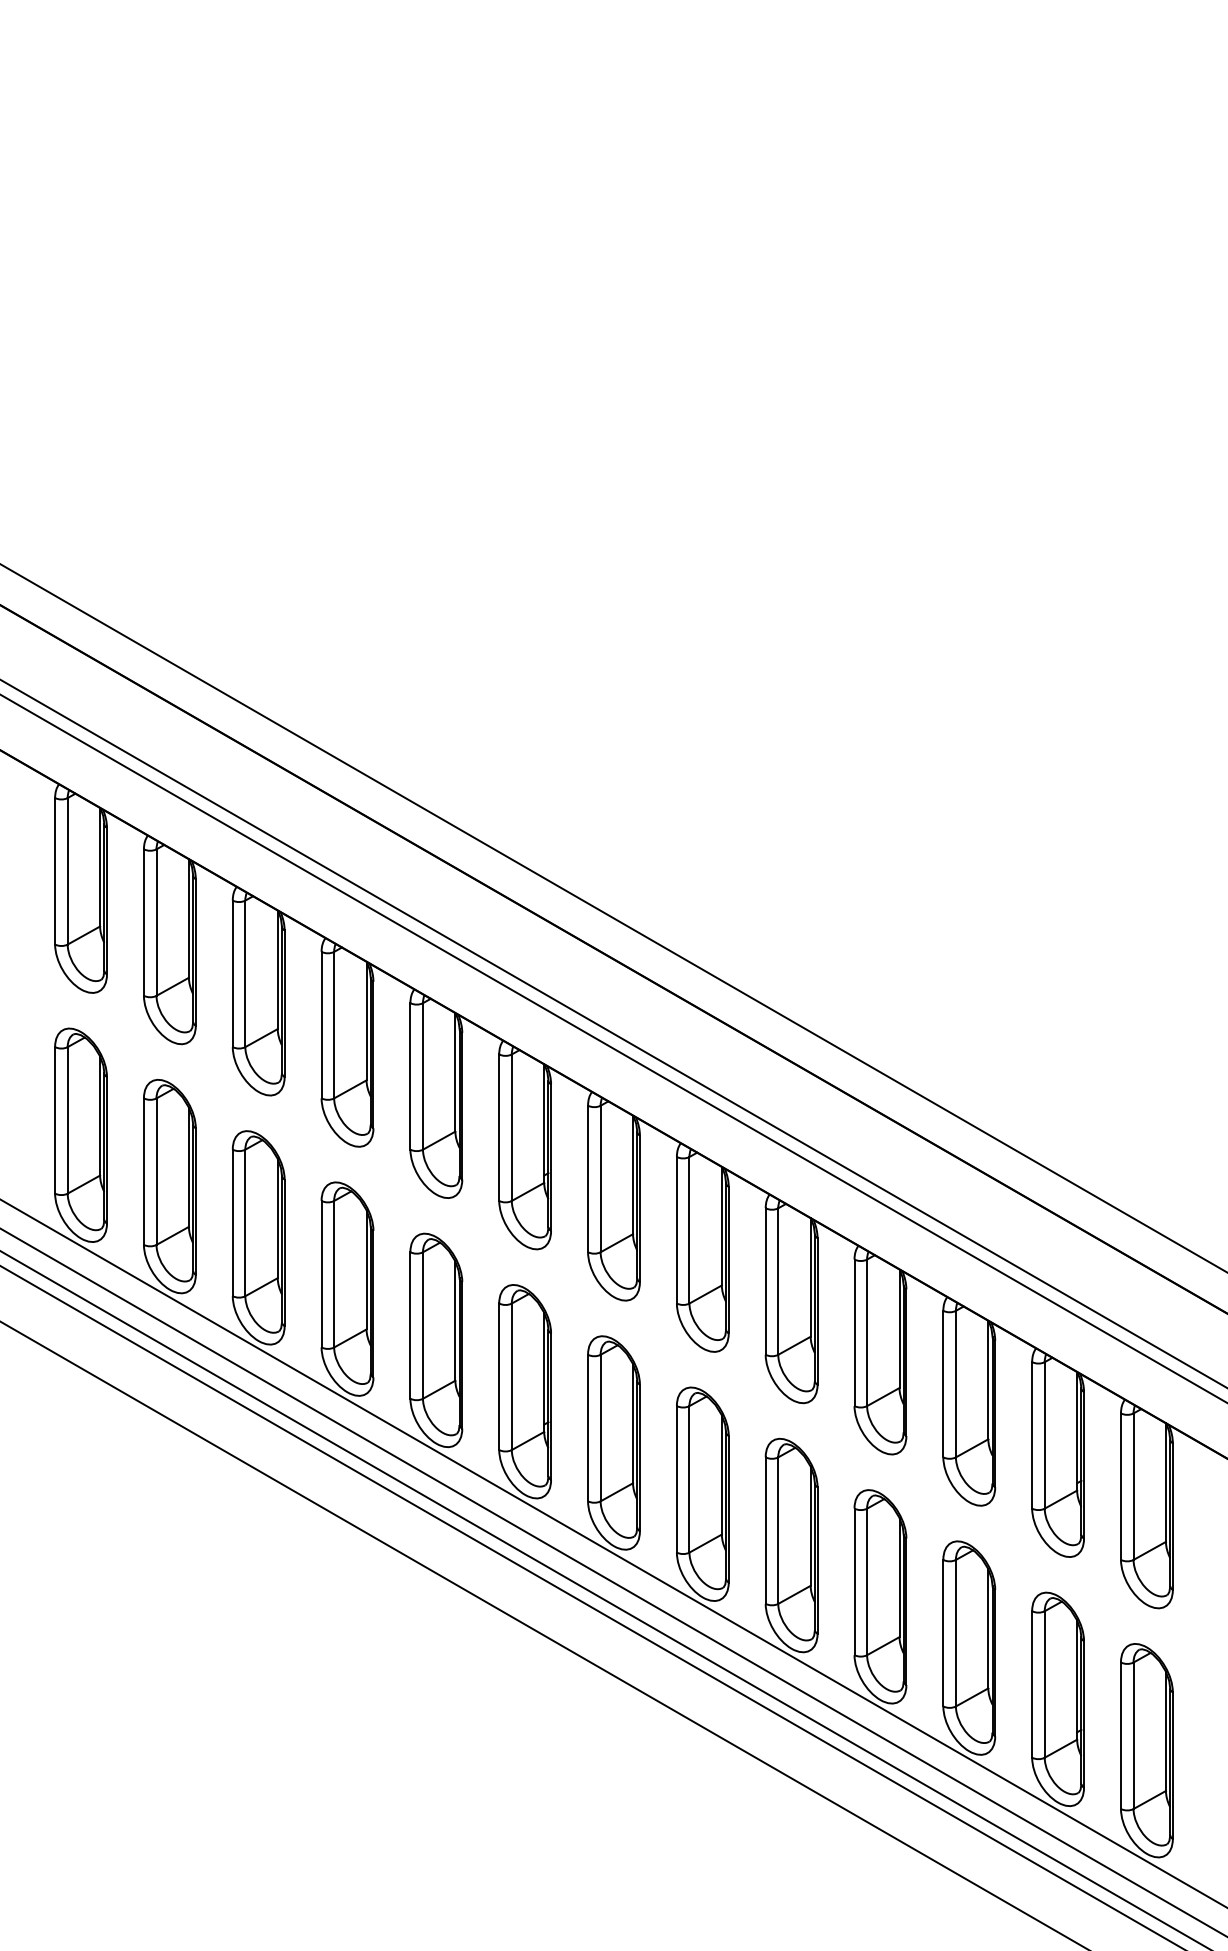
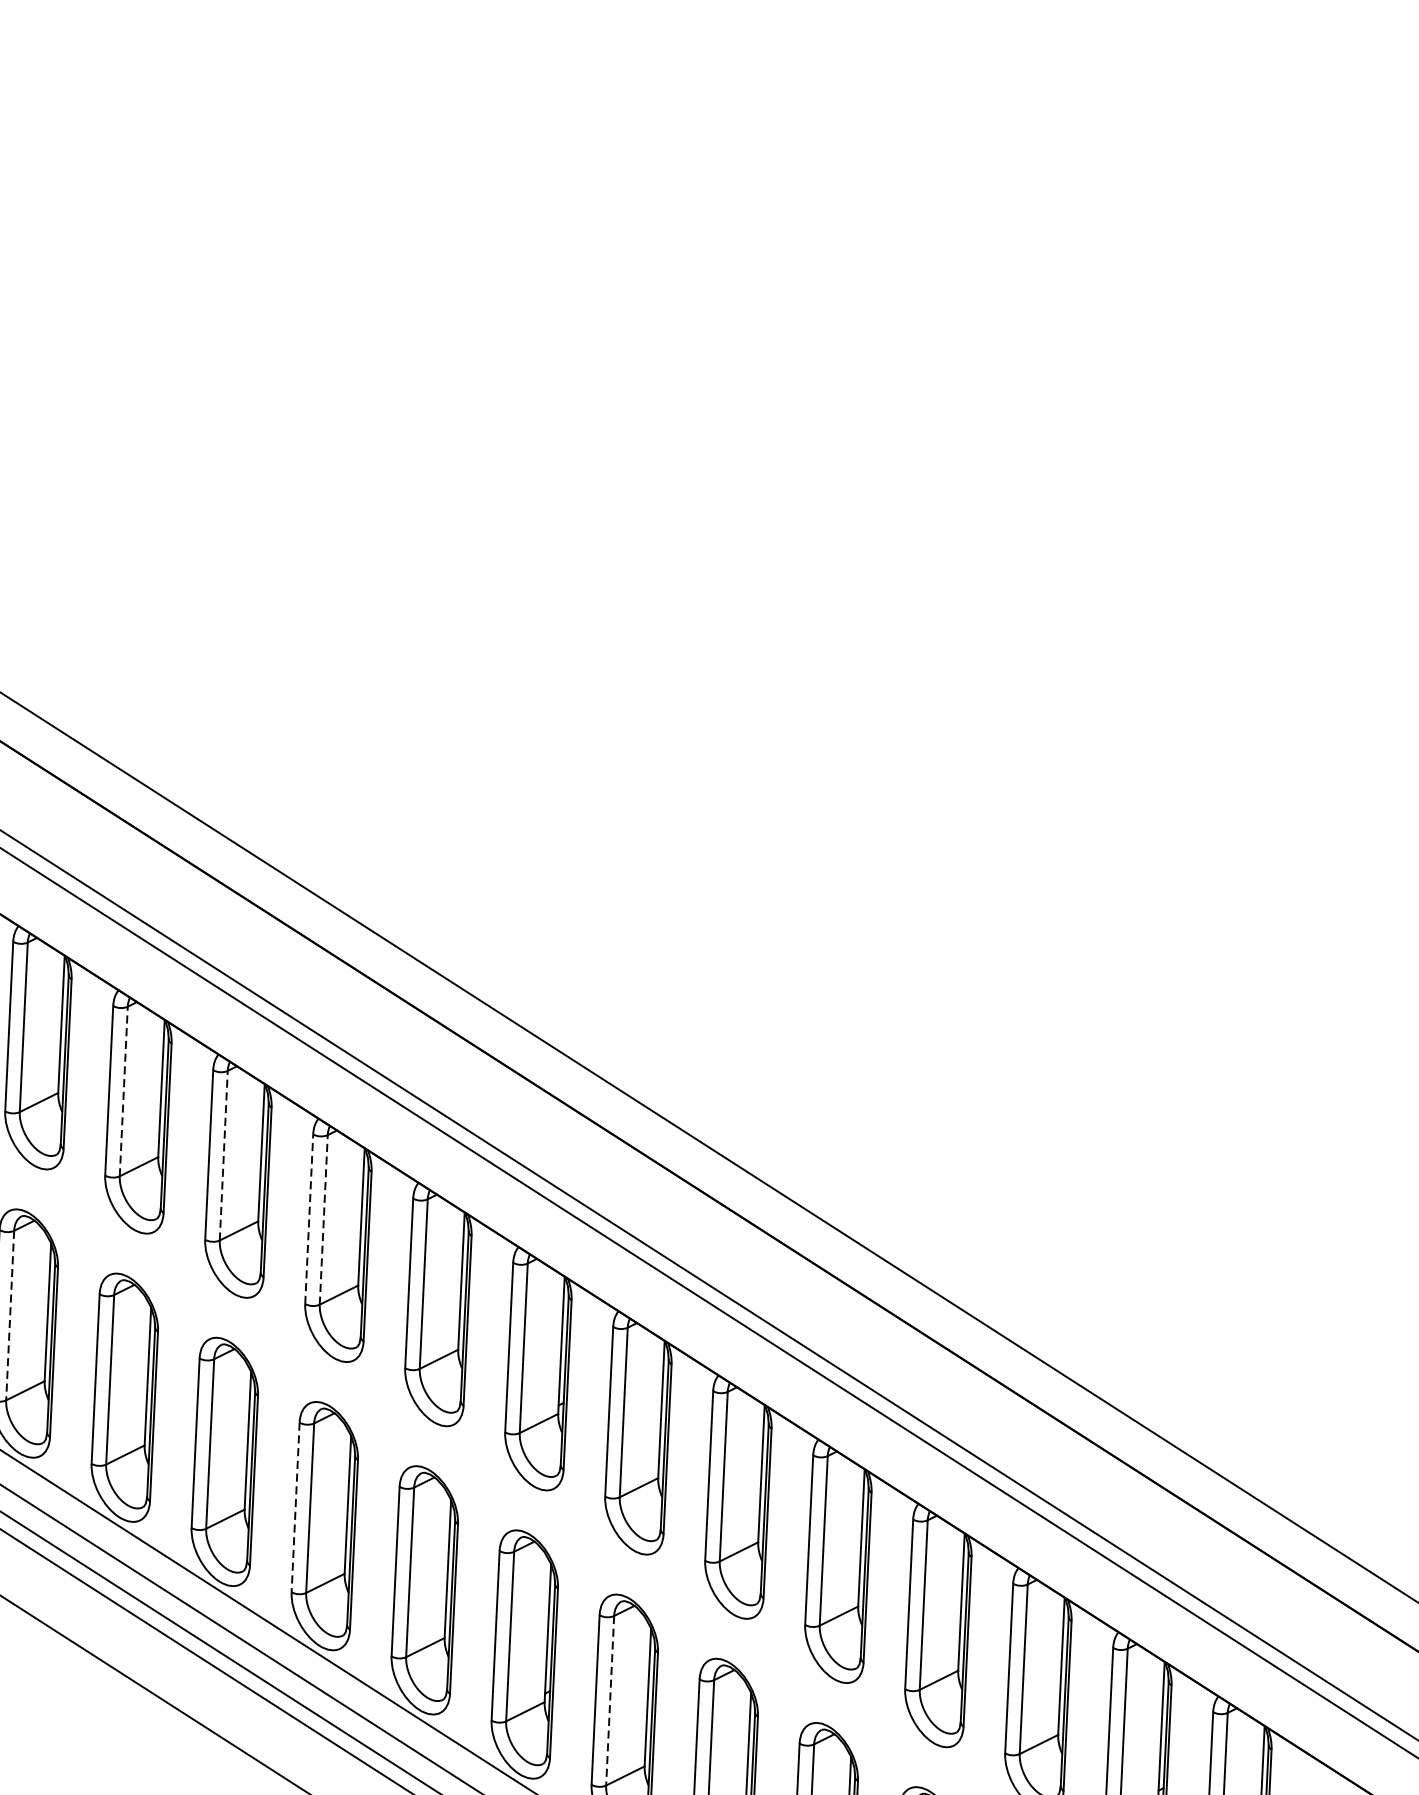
line: (156, 922) -> (123, 1091), solid -> dashed
line: (245, 973) -> (223, 1155), solid -> dashed
line: (321, 1024) -> (309, 1218), solid -> dashed
line: (334, 1024) -> (324, 1219), solid -> dashed
line: (67, 1120) -> (9, 1315), solid -> dashed
line: (321, 1274) -> (295, 1507), solid -> dashed
line: (600, 1428) -> (609, 1701), solid -> dashed

